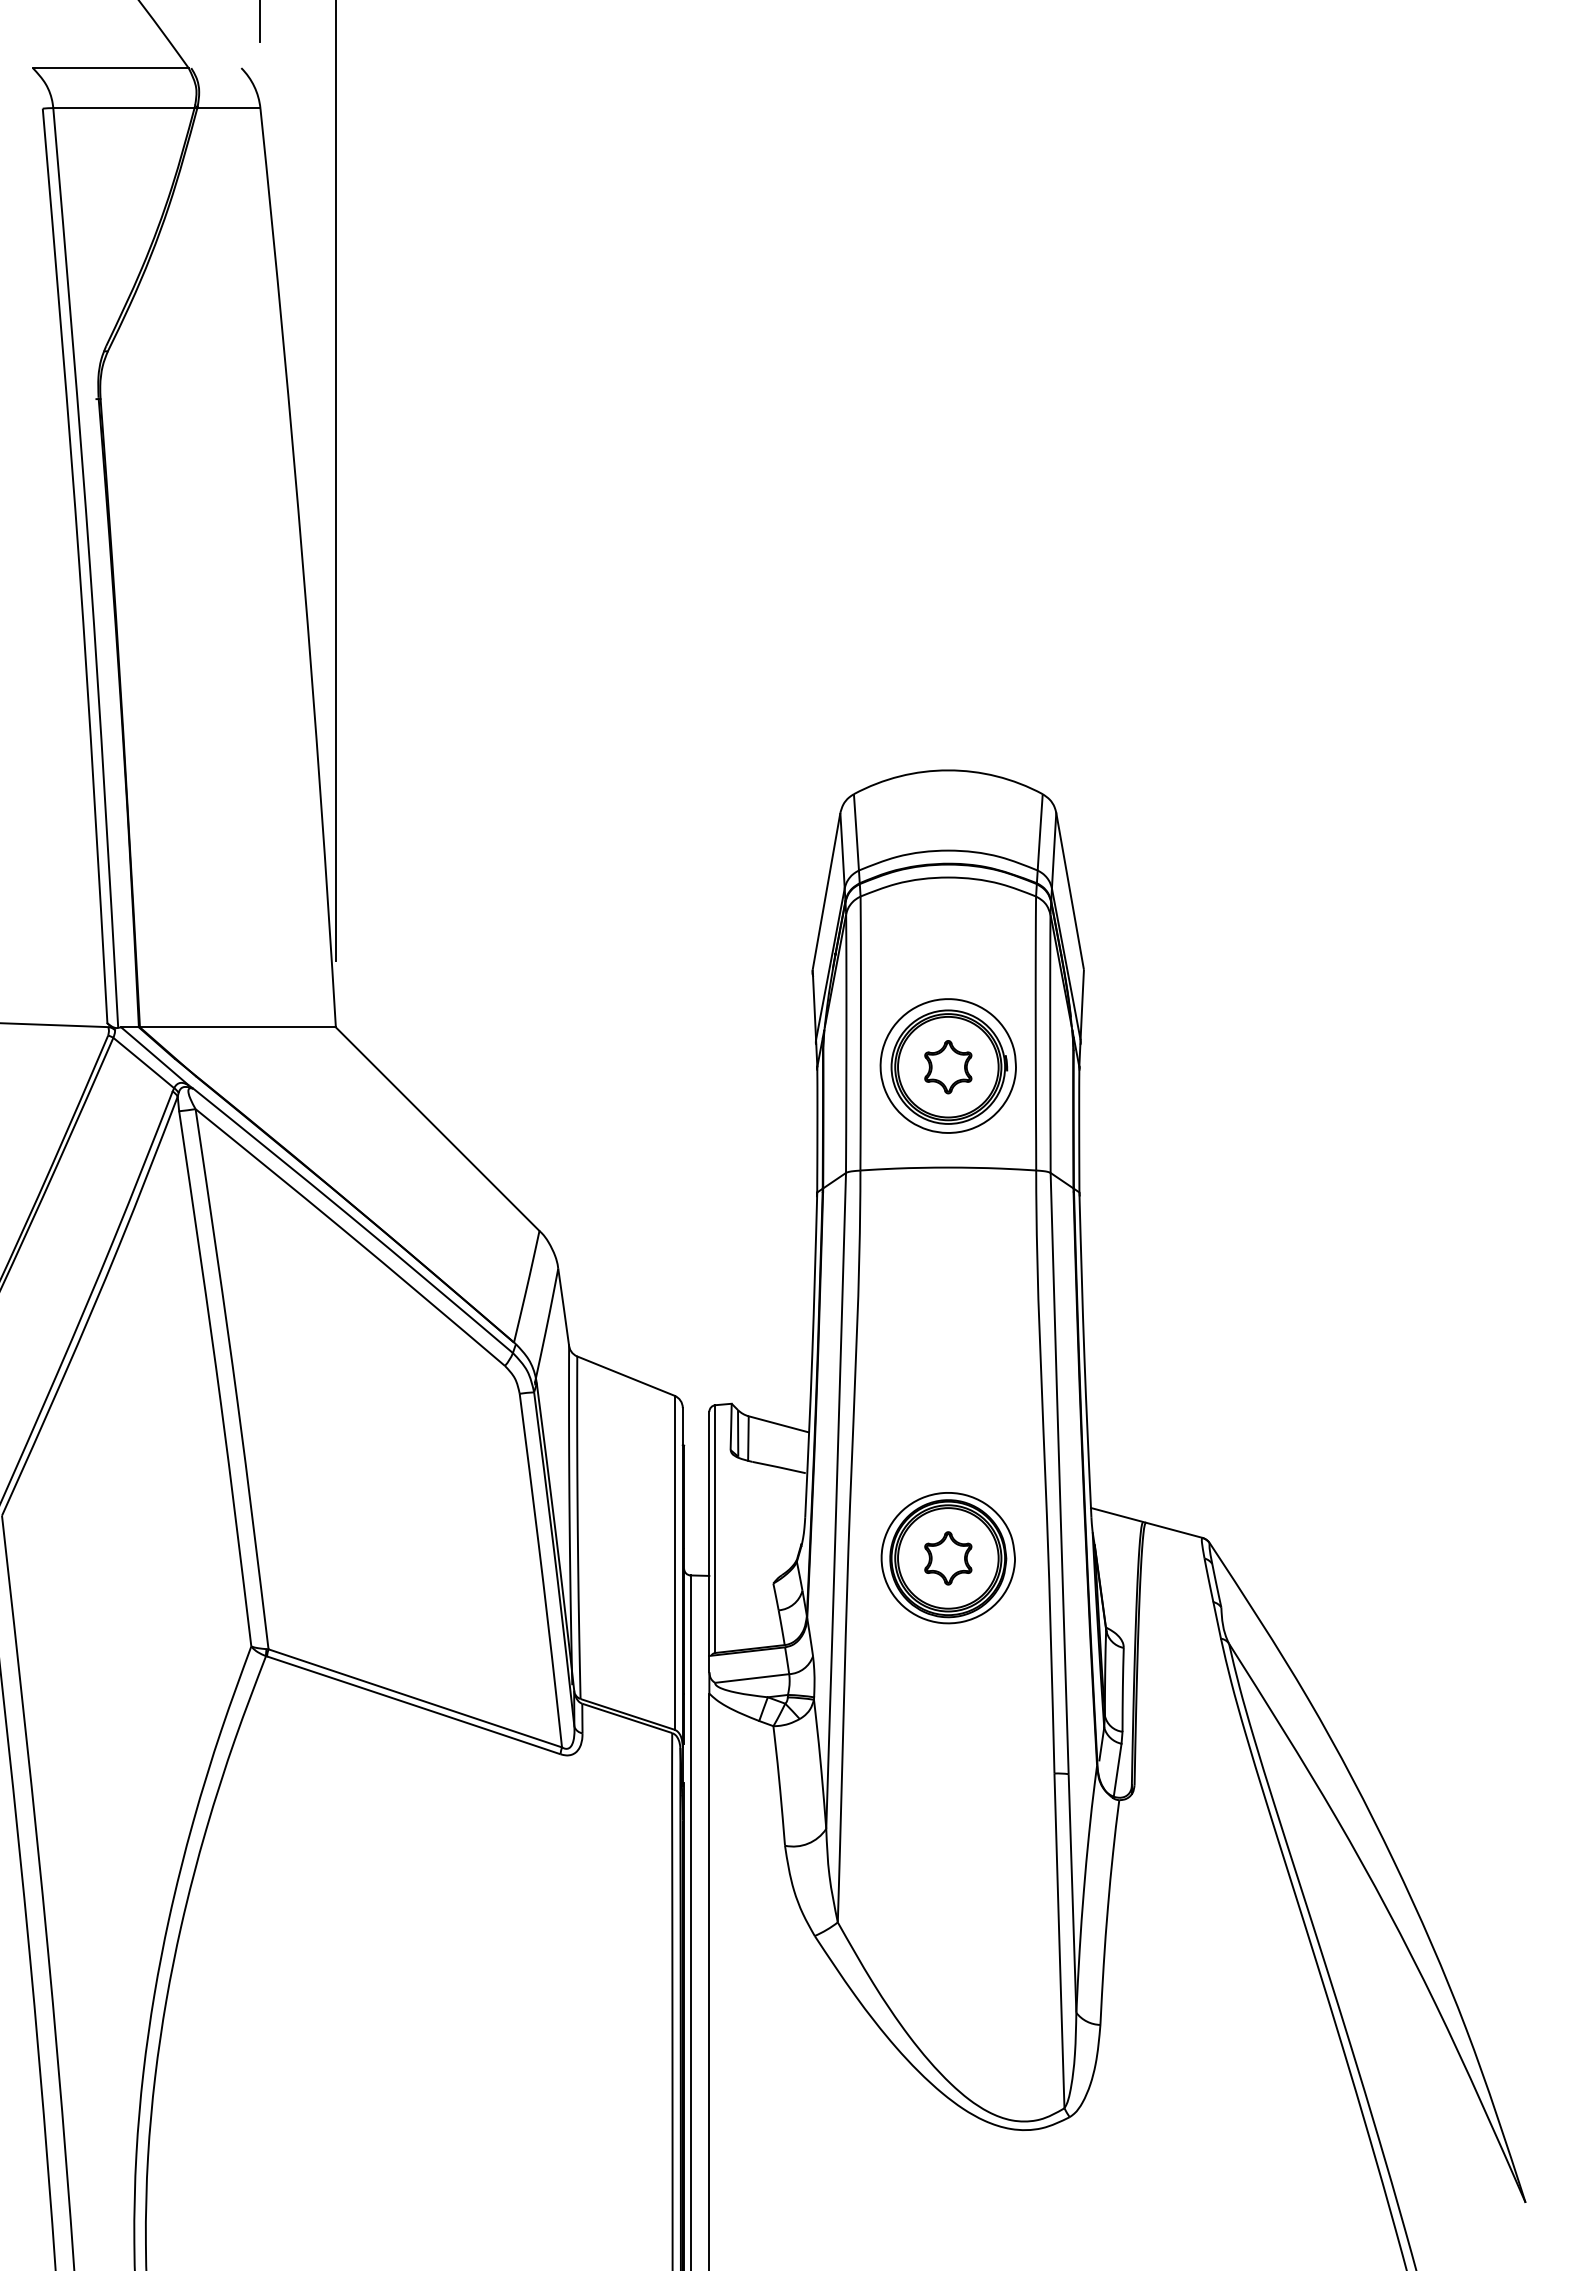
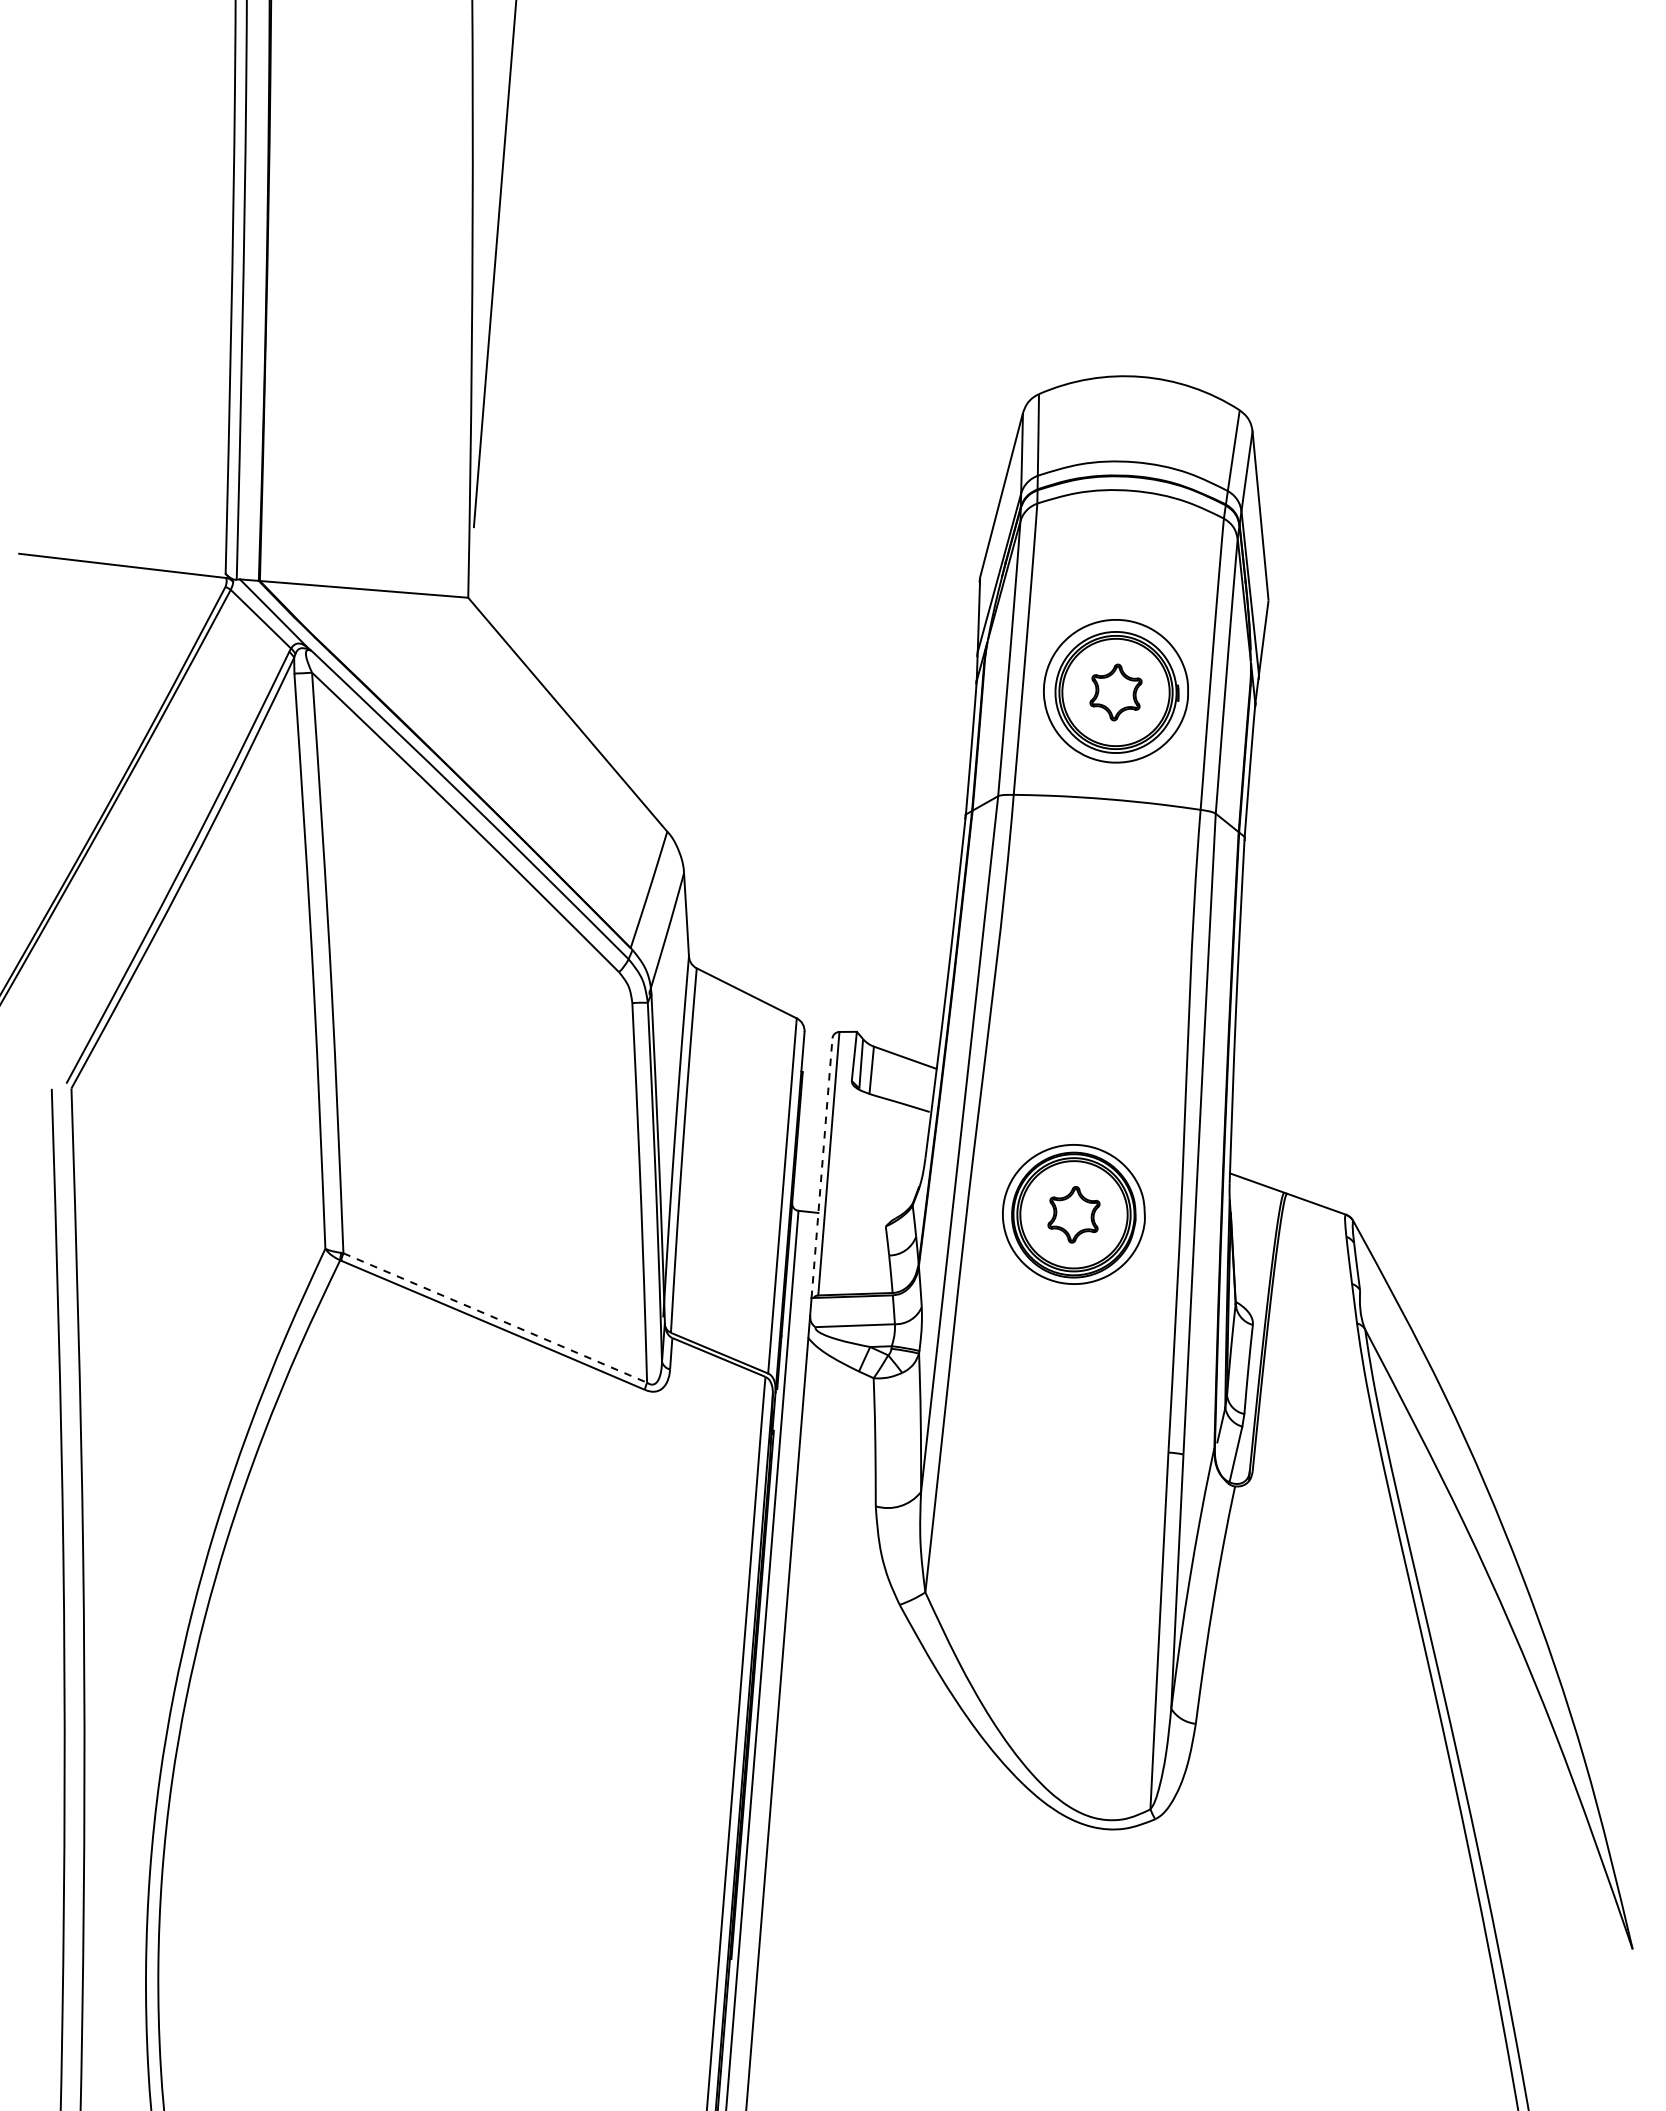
line: (709, 1533) -> (822, 1167), solid -> dashed
line: (415, 1698) -> (495, 1318), solid -> dashed

